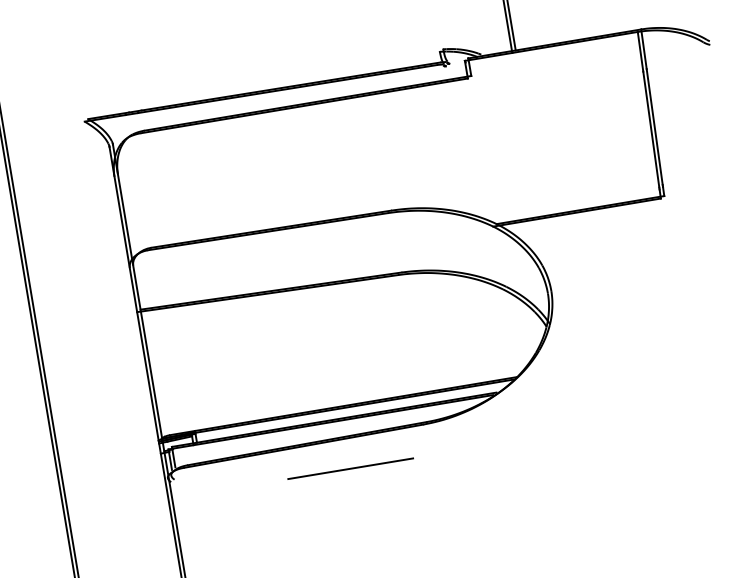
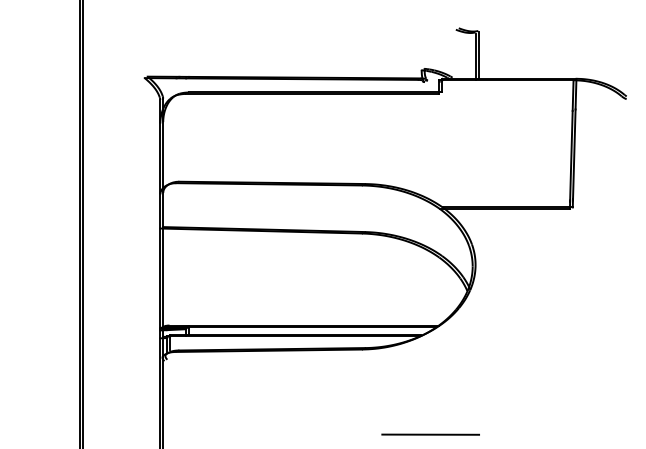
line: (350, 468) -> (430, 434), moved

